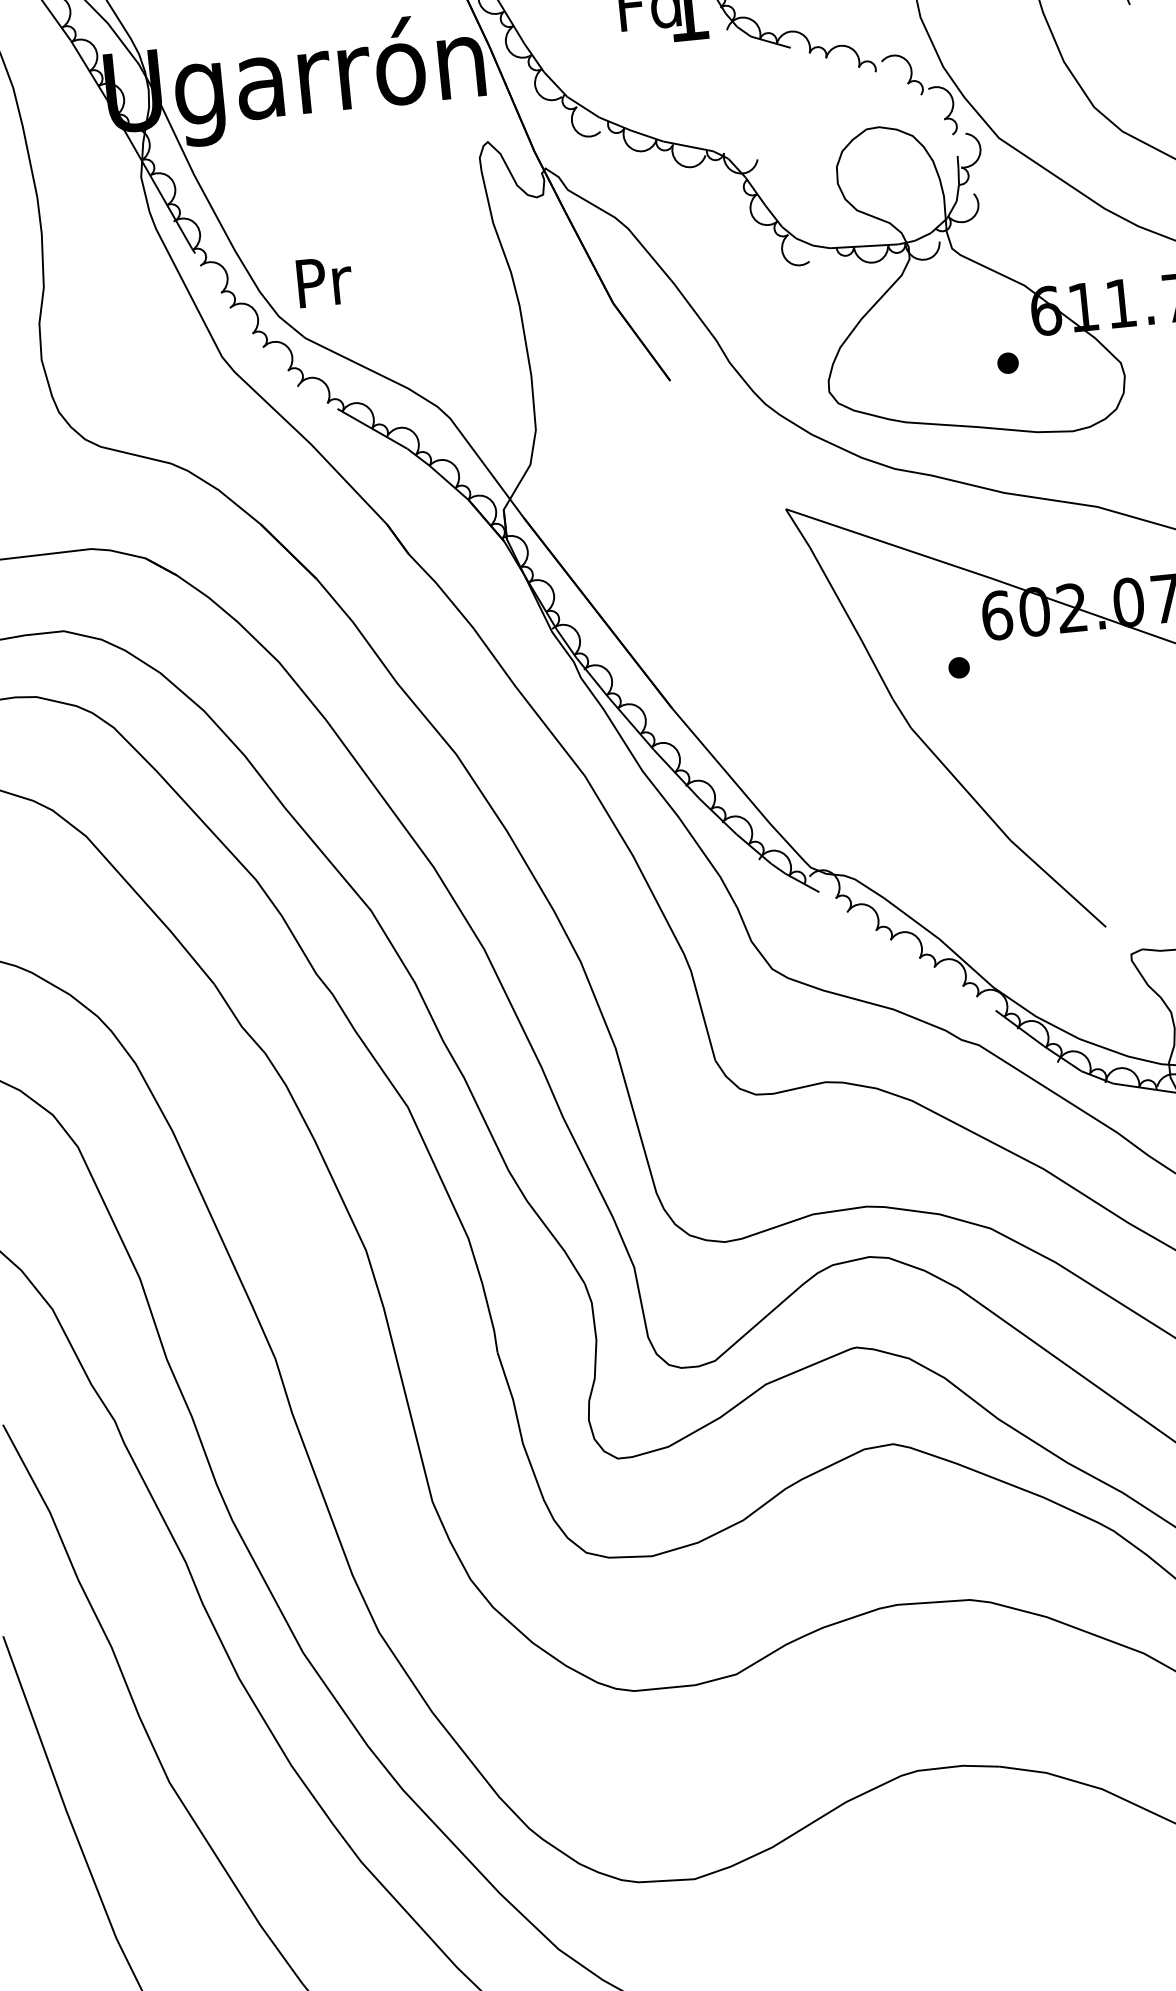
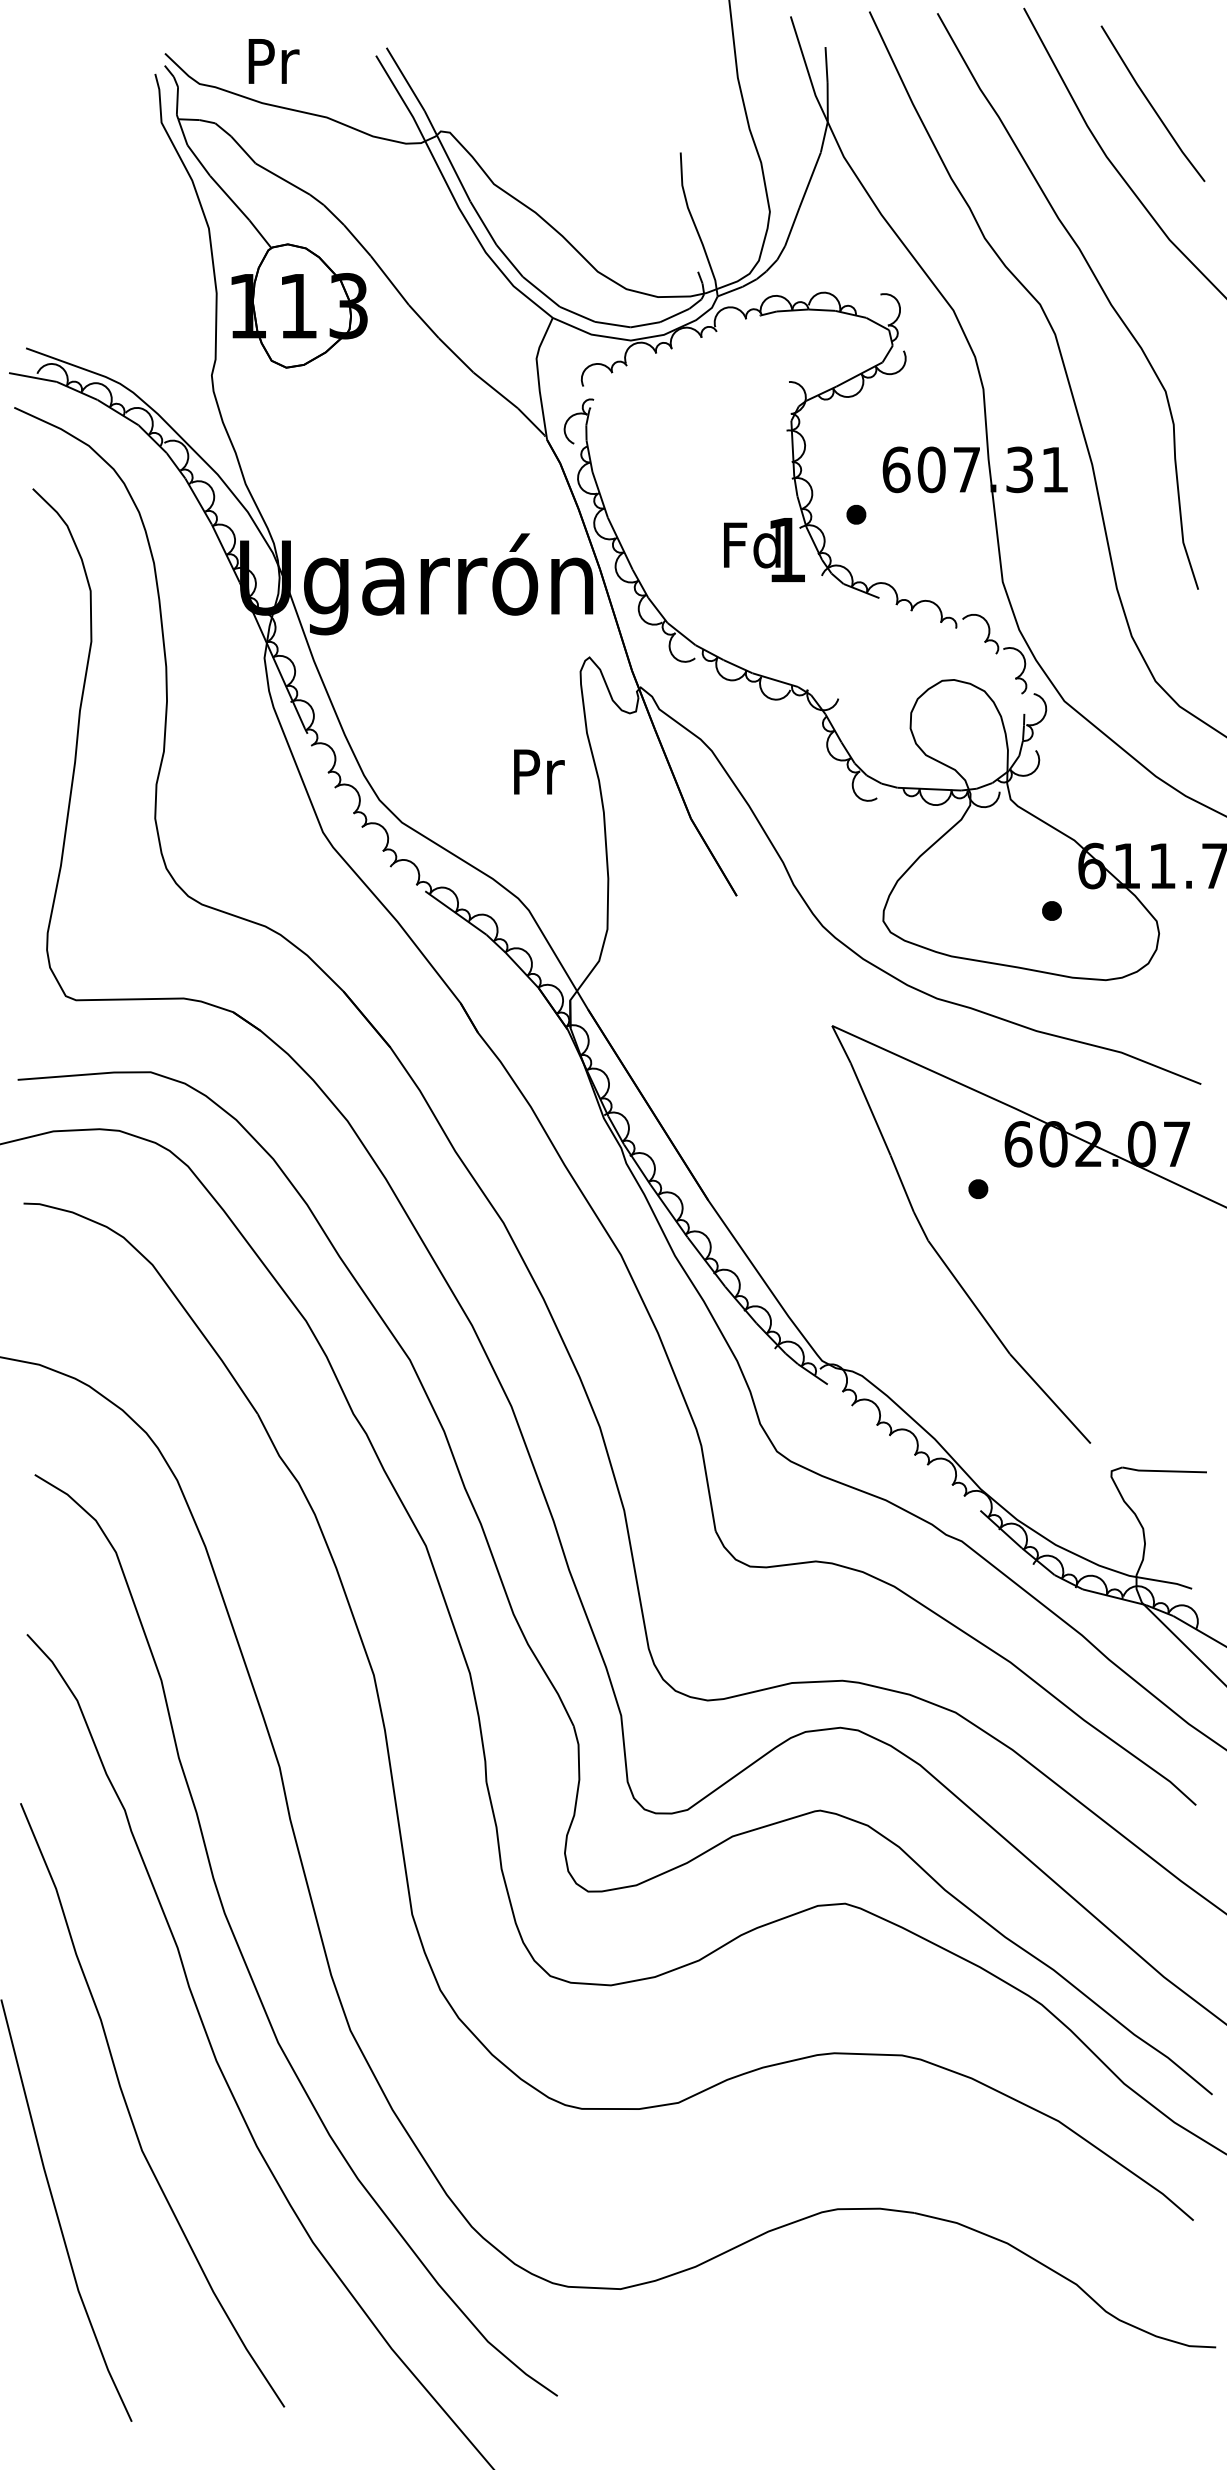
text: (324, 281) -> (539, 771), moved

